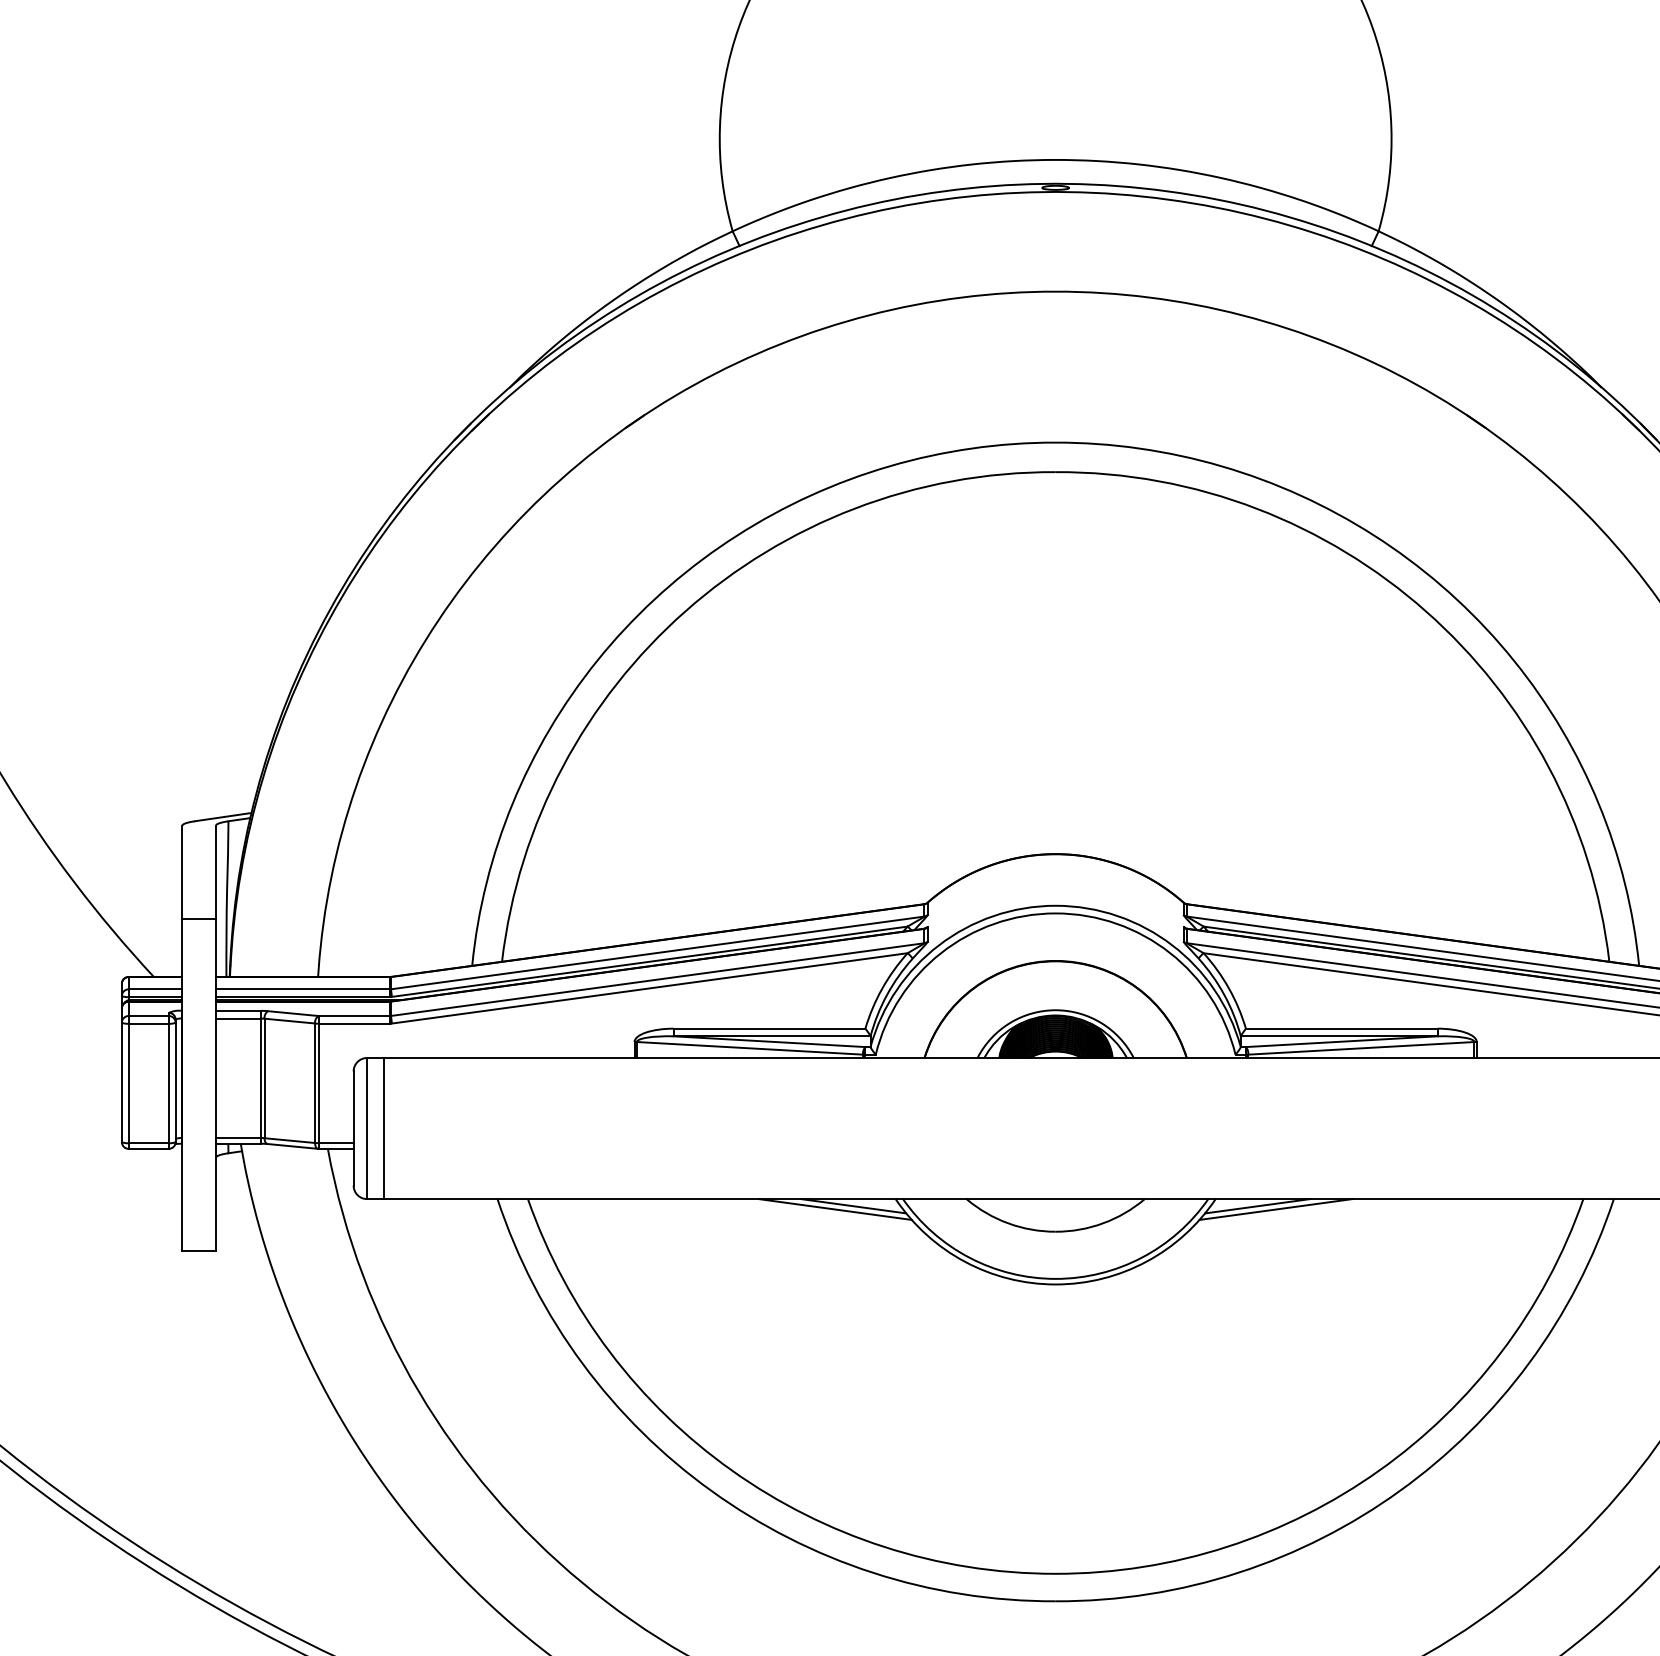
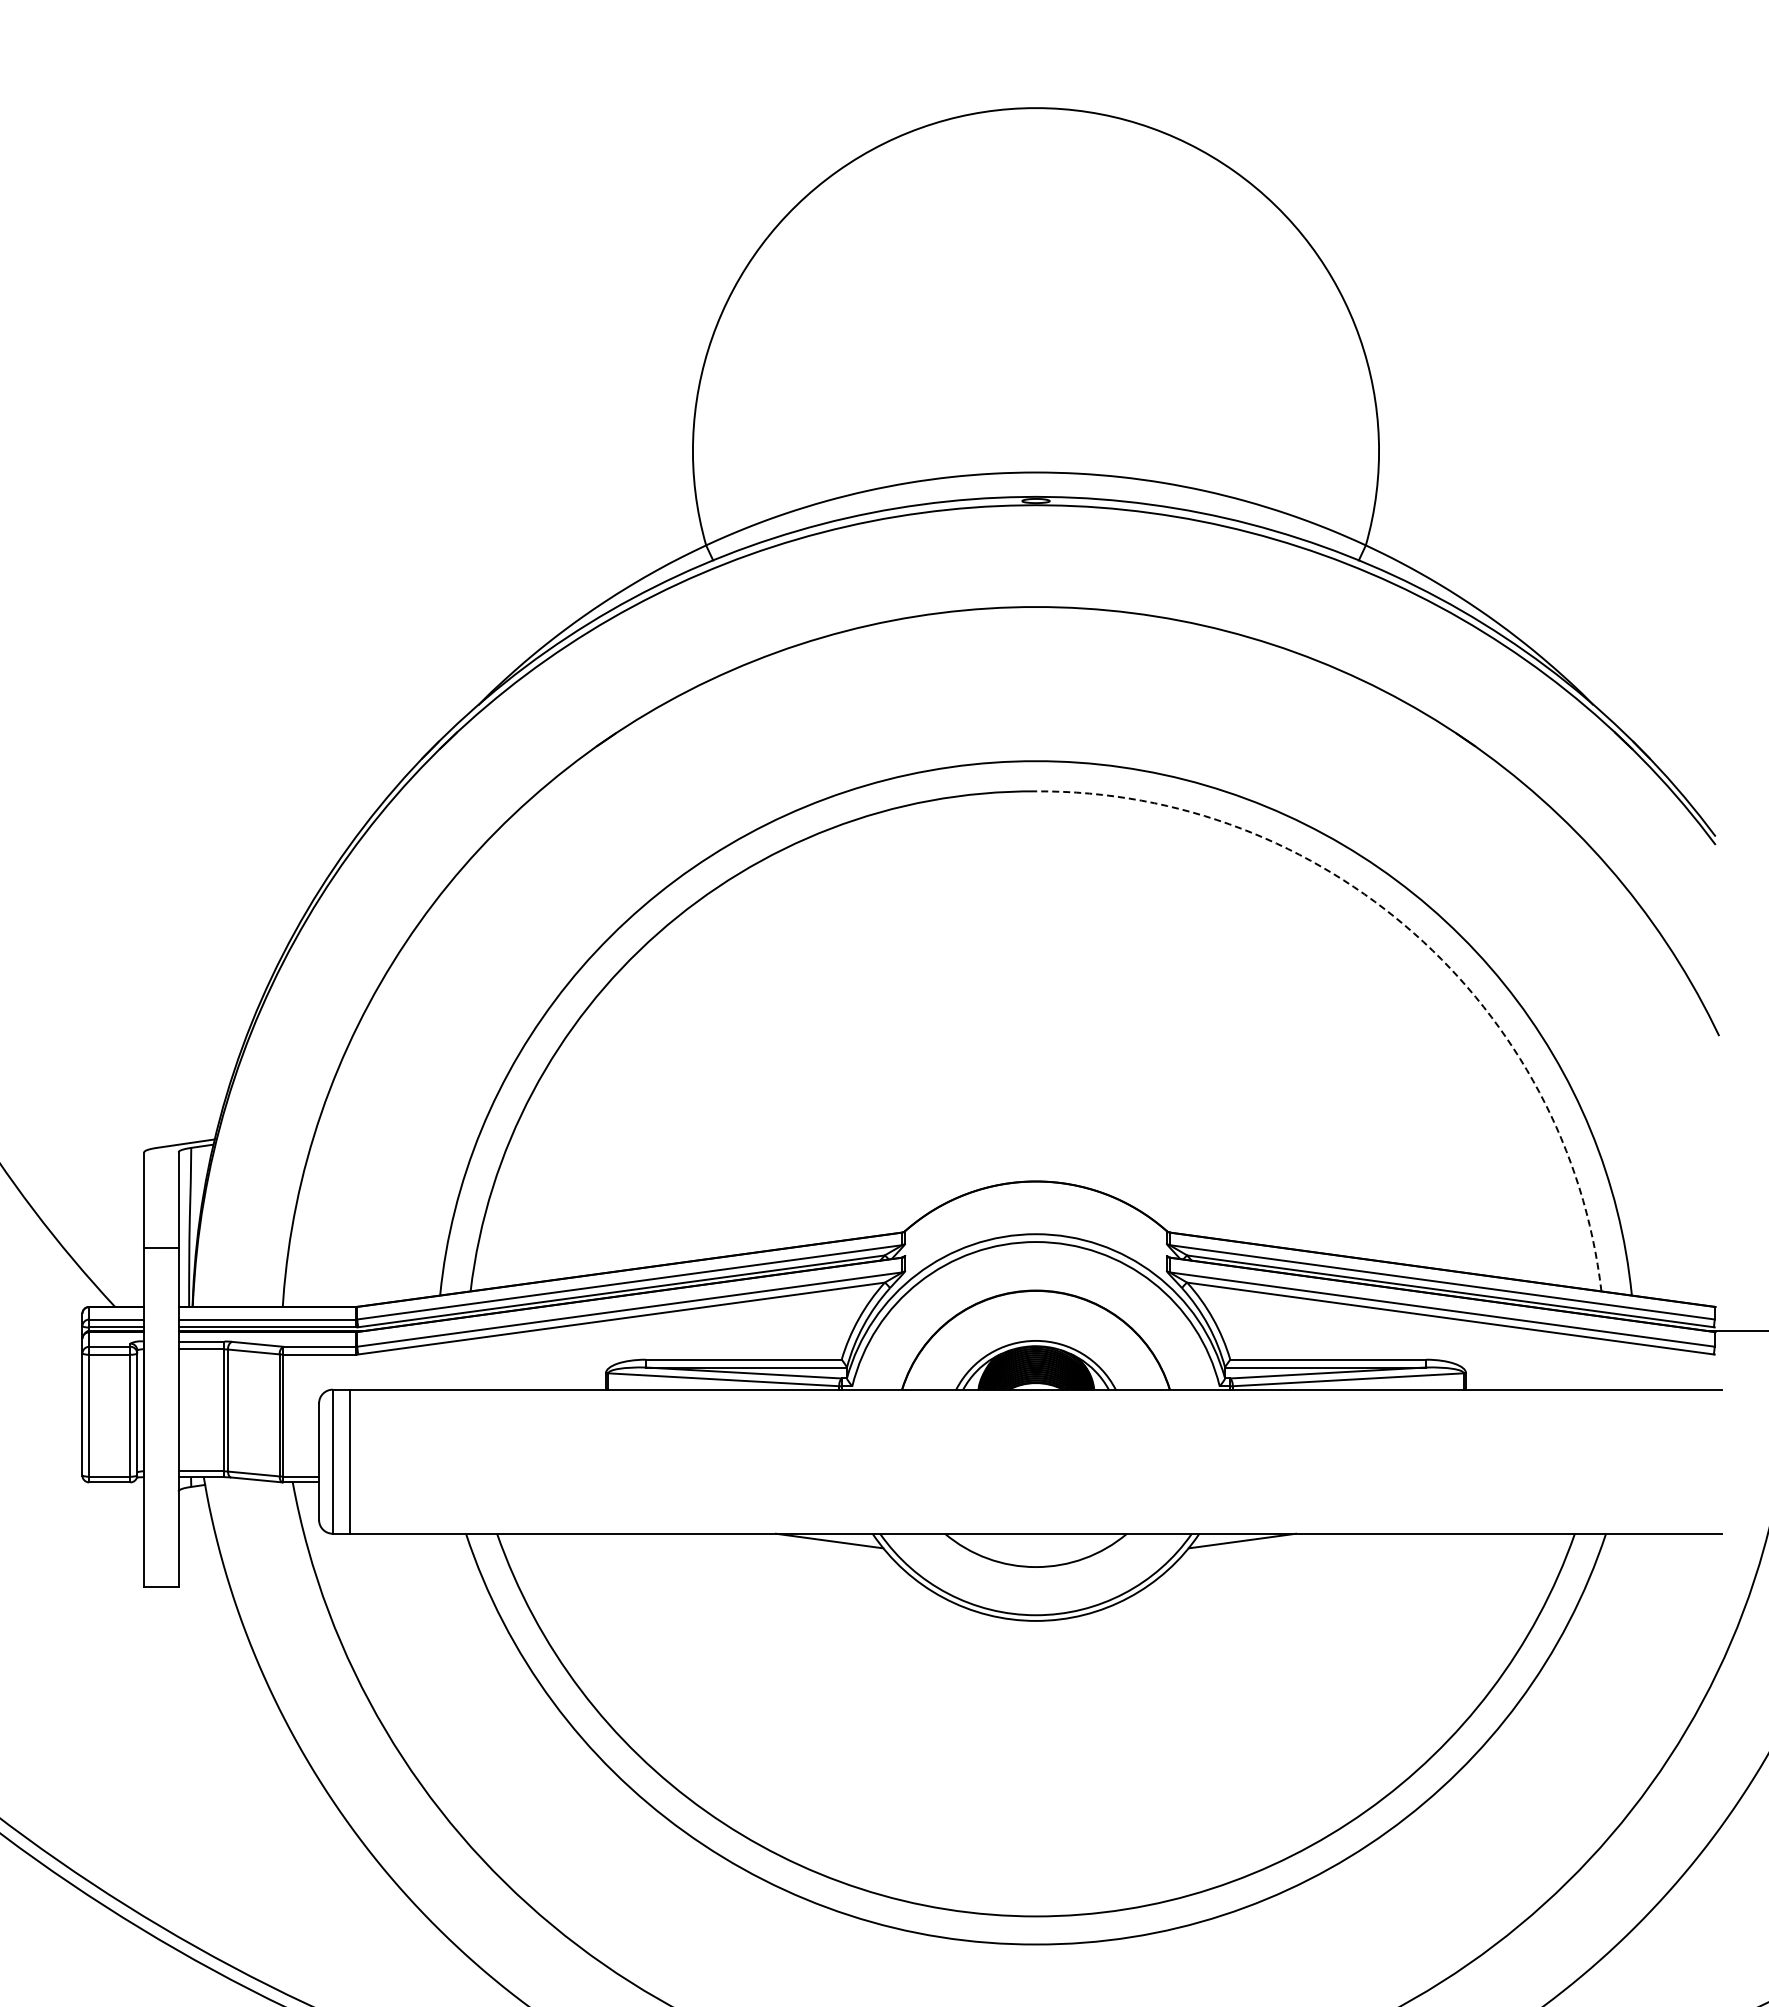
arc: (1426, 611) -> (1414, 933), solid -> dashed
line: (834, 1209) -> (810, 1544), removed
line: (1276, 1209) -> (1261, 1544), removed

